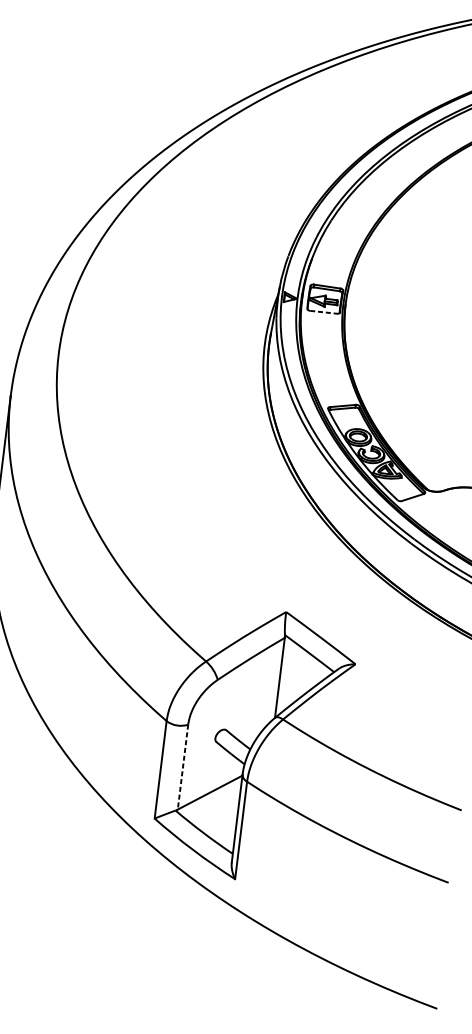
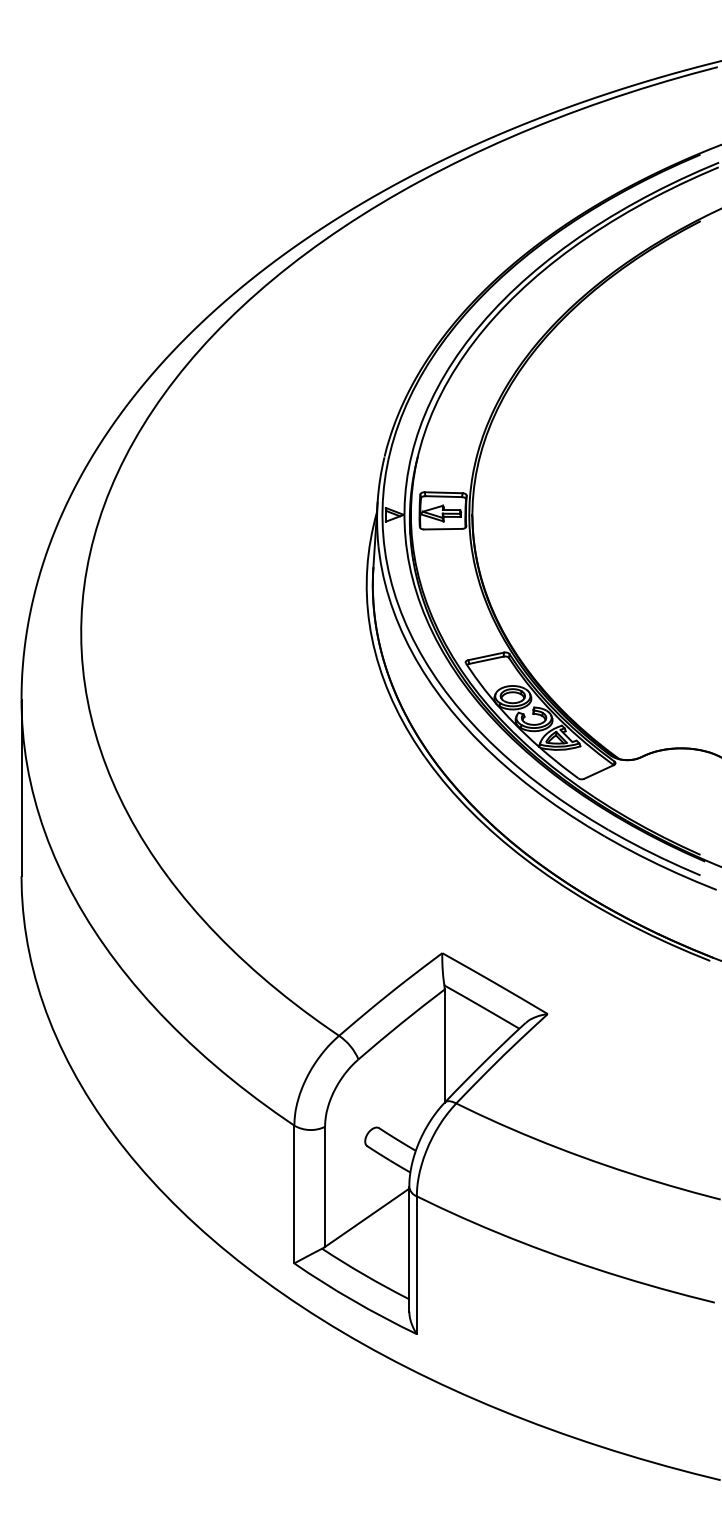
line: (323, 312) -> (443, 529), dashed -> solid
line: (183, 767) -> (325, 1187), dashed -> solid

